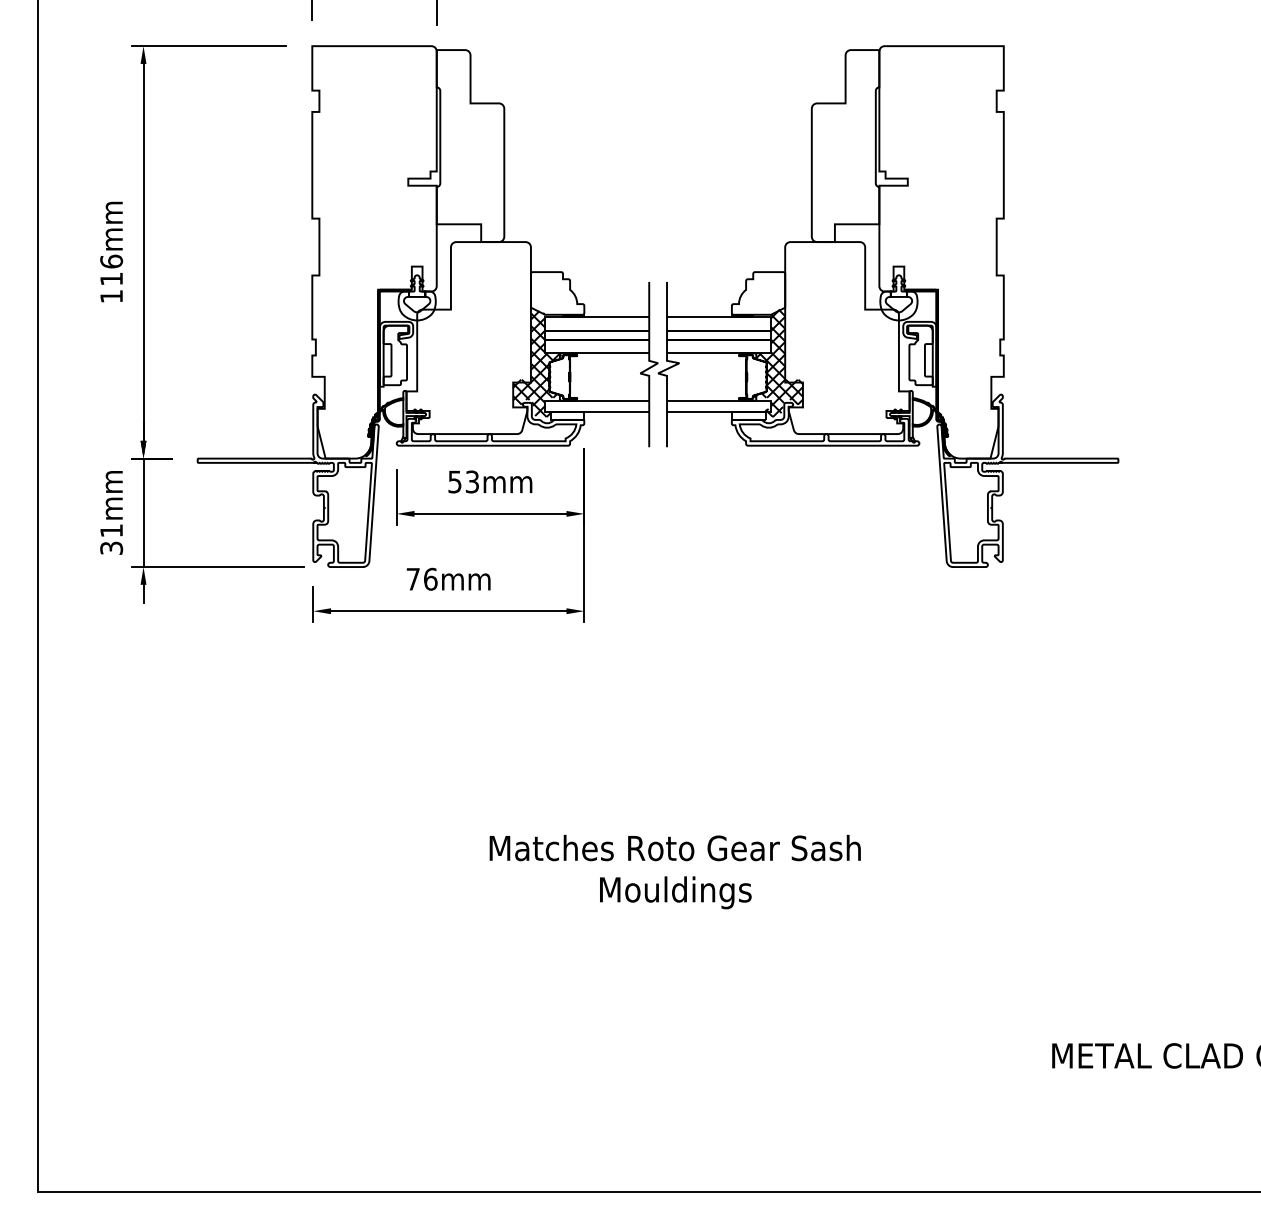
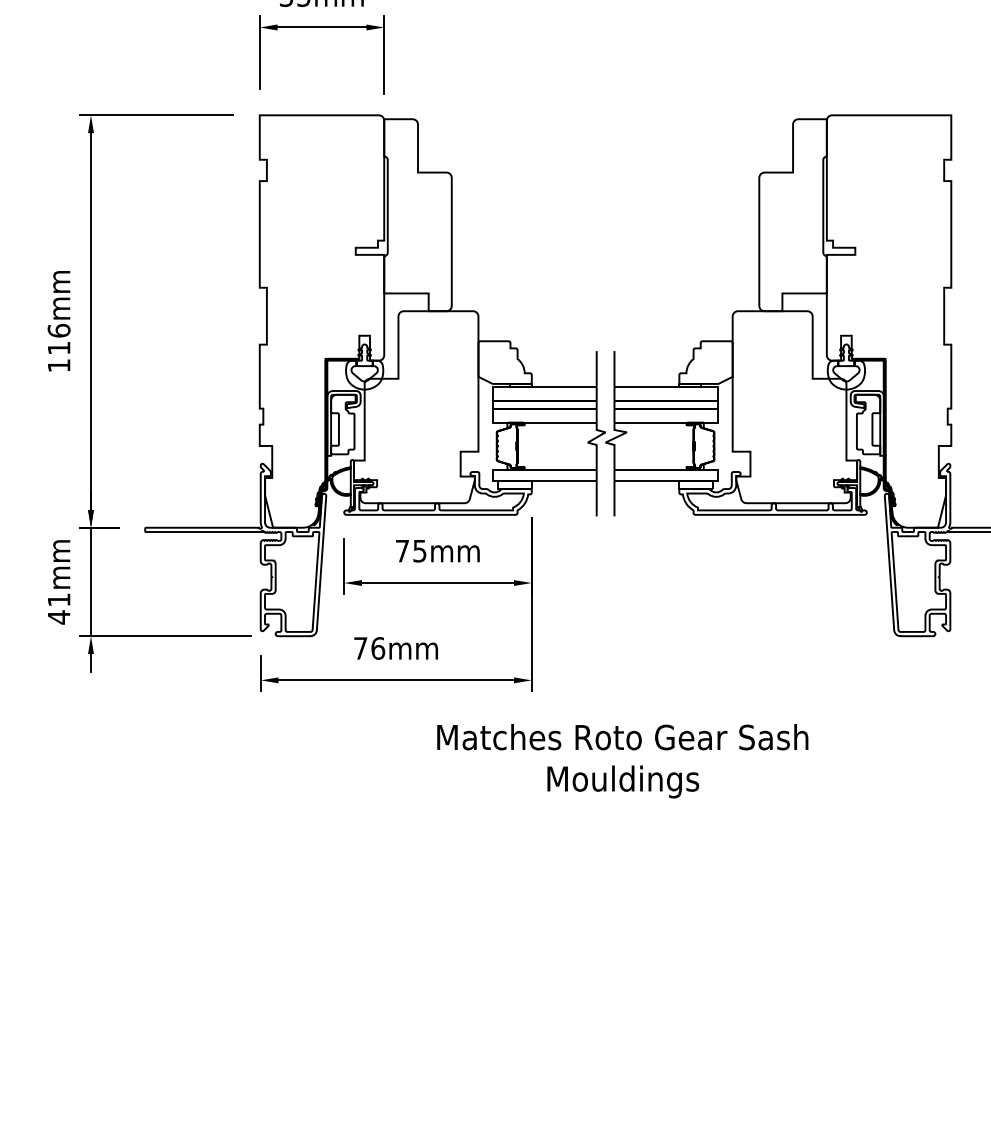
hatch: (537, 361) -> (484, 430), removed
hatch: (777, 363) -> (724, 432), removed
text: (463, 481) -> (410, 550), 53mm -> 75mm
text: (111, 548) -> (58, 617), 31mm -> 41mm
text: (674, 871) -> (621, 760), moved

